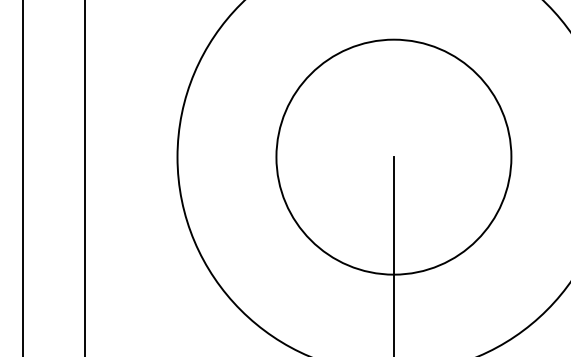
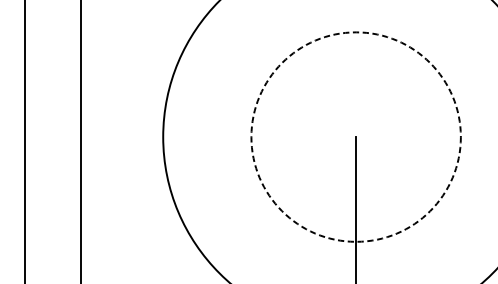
circle: (393, 156) -> (355, 136), solid -> dashed

